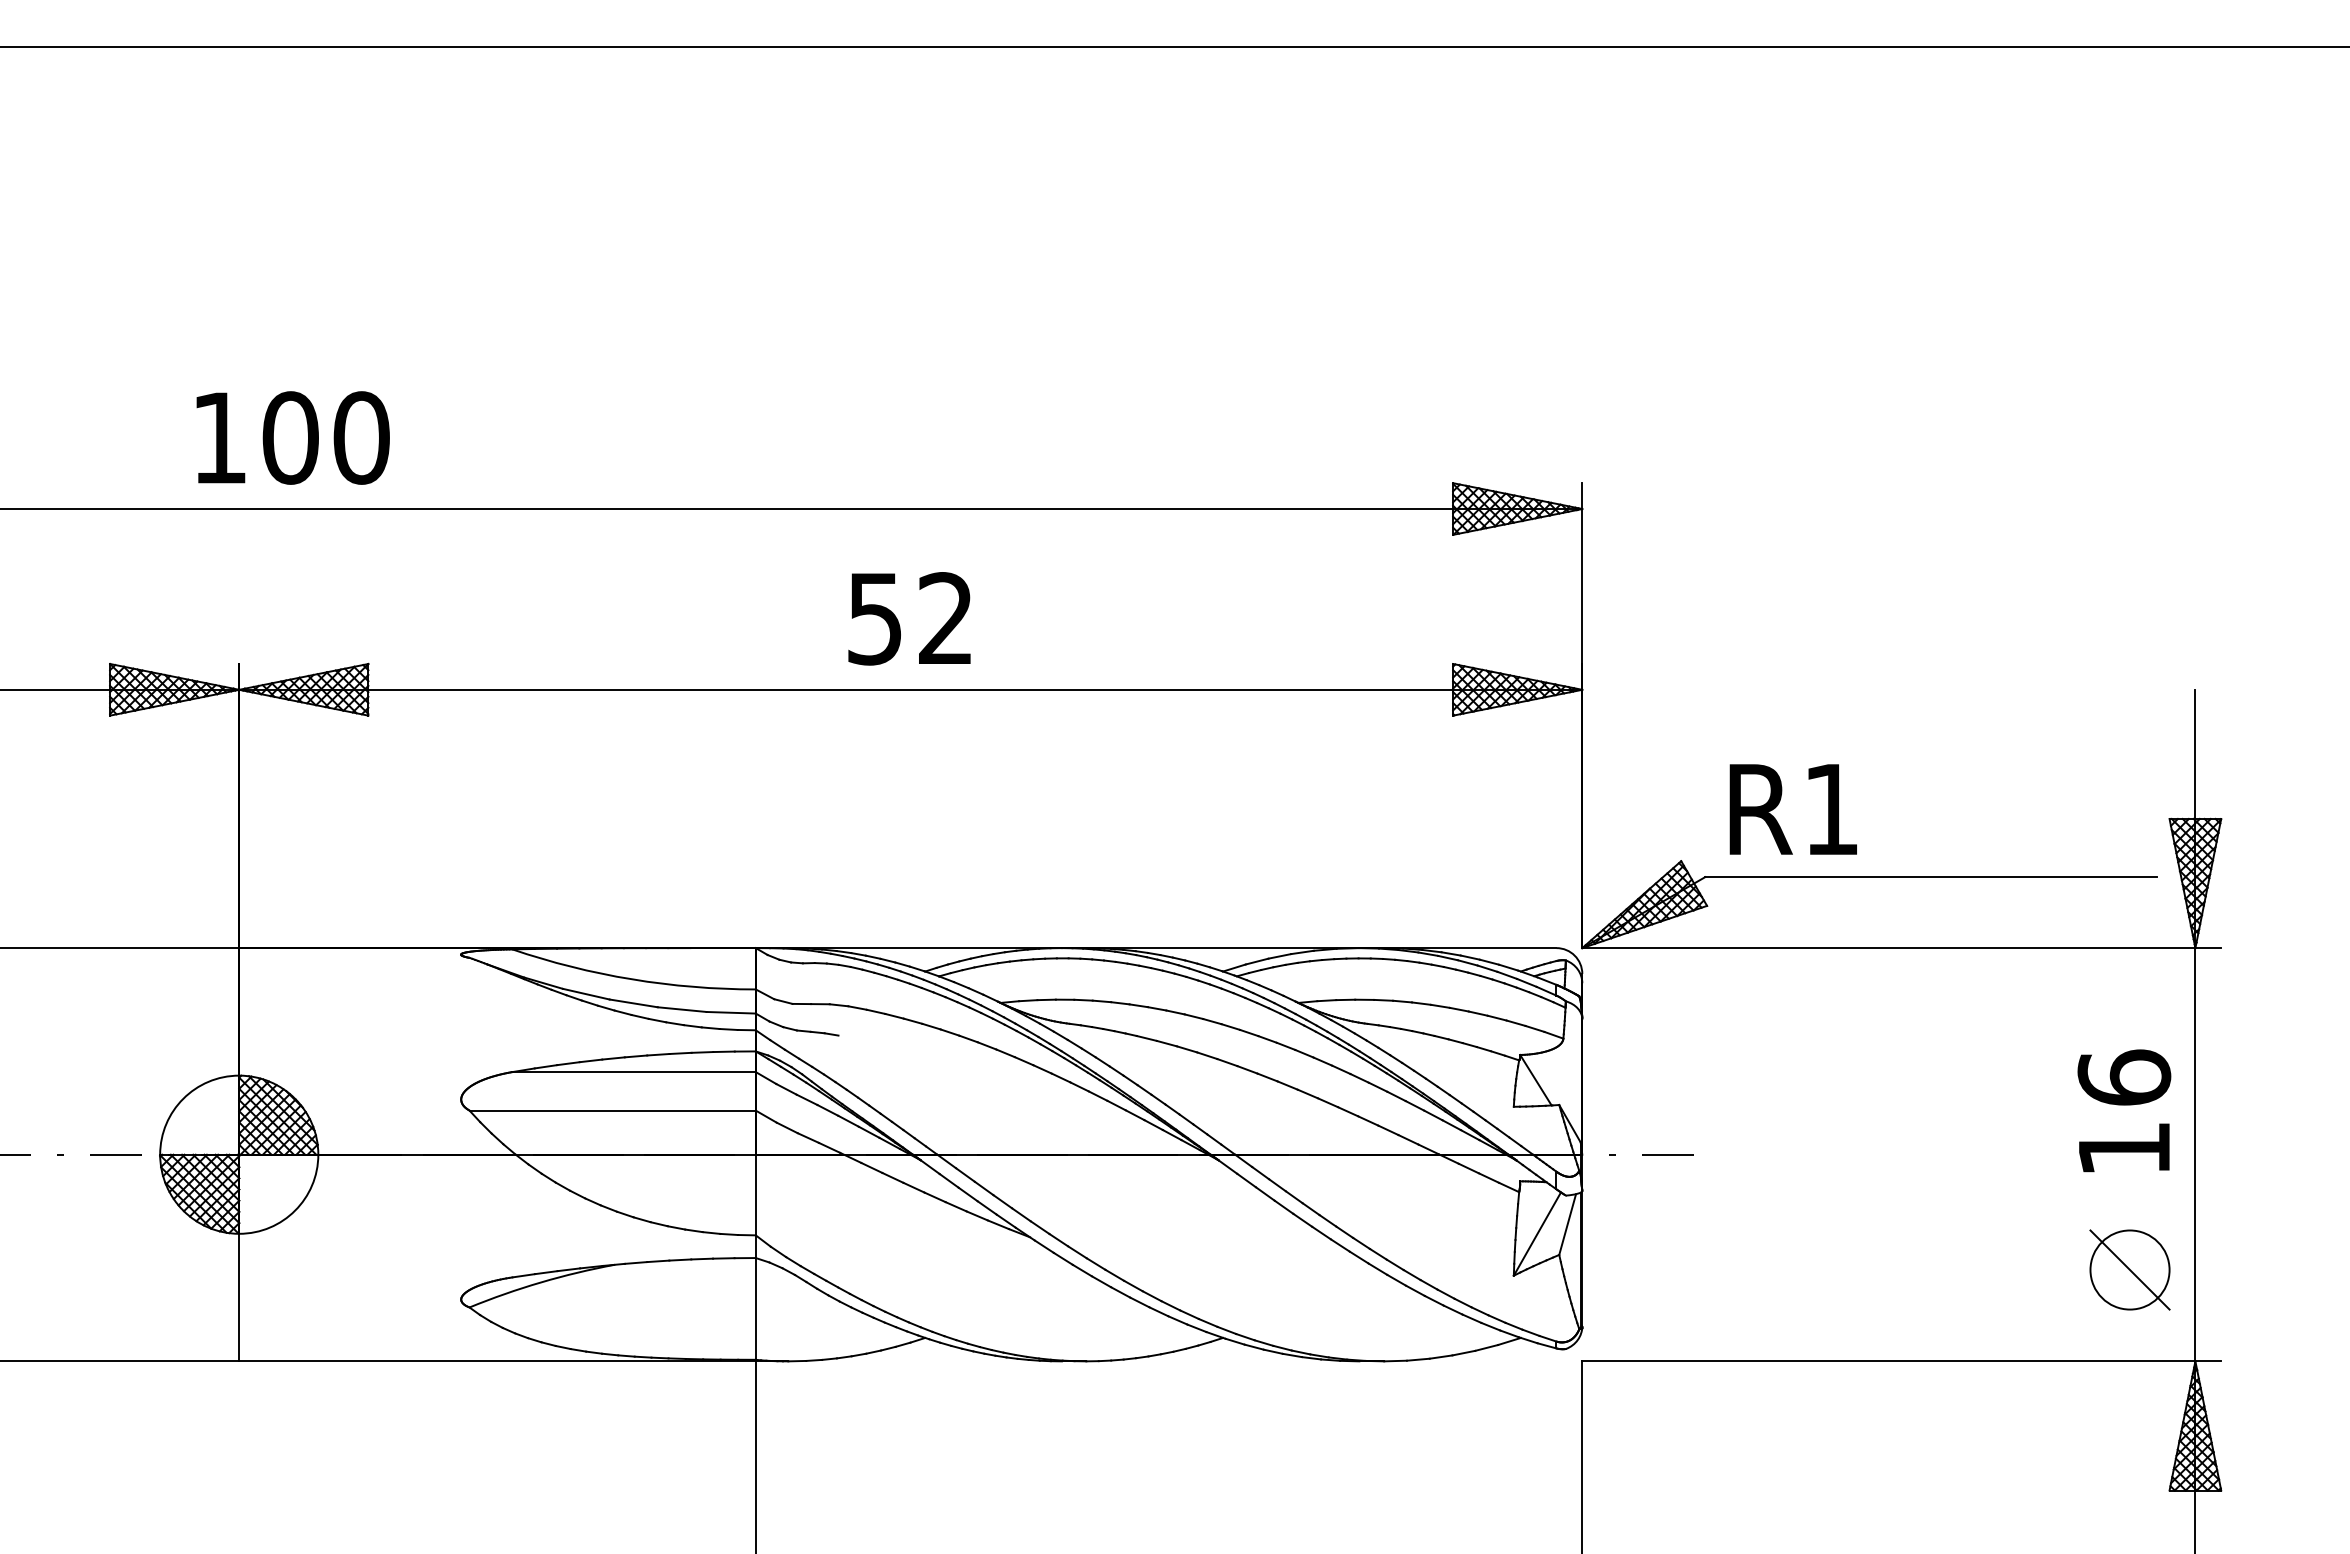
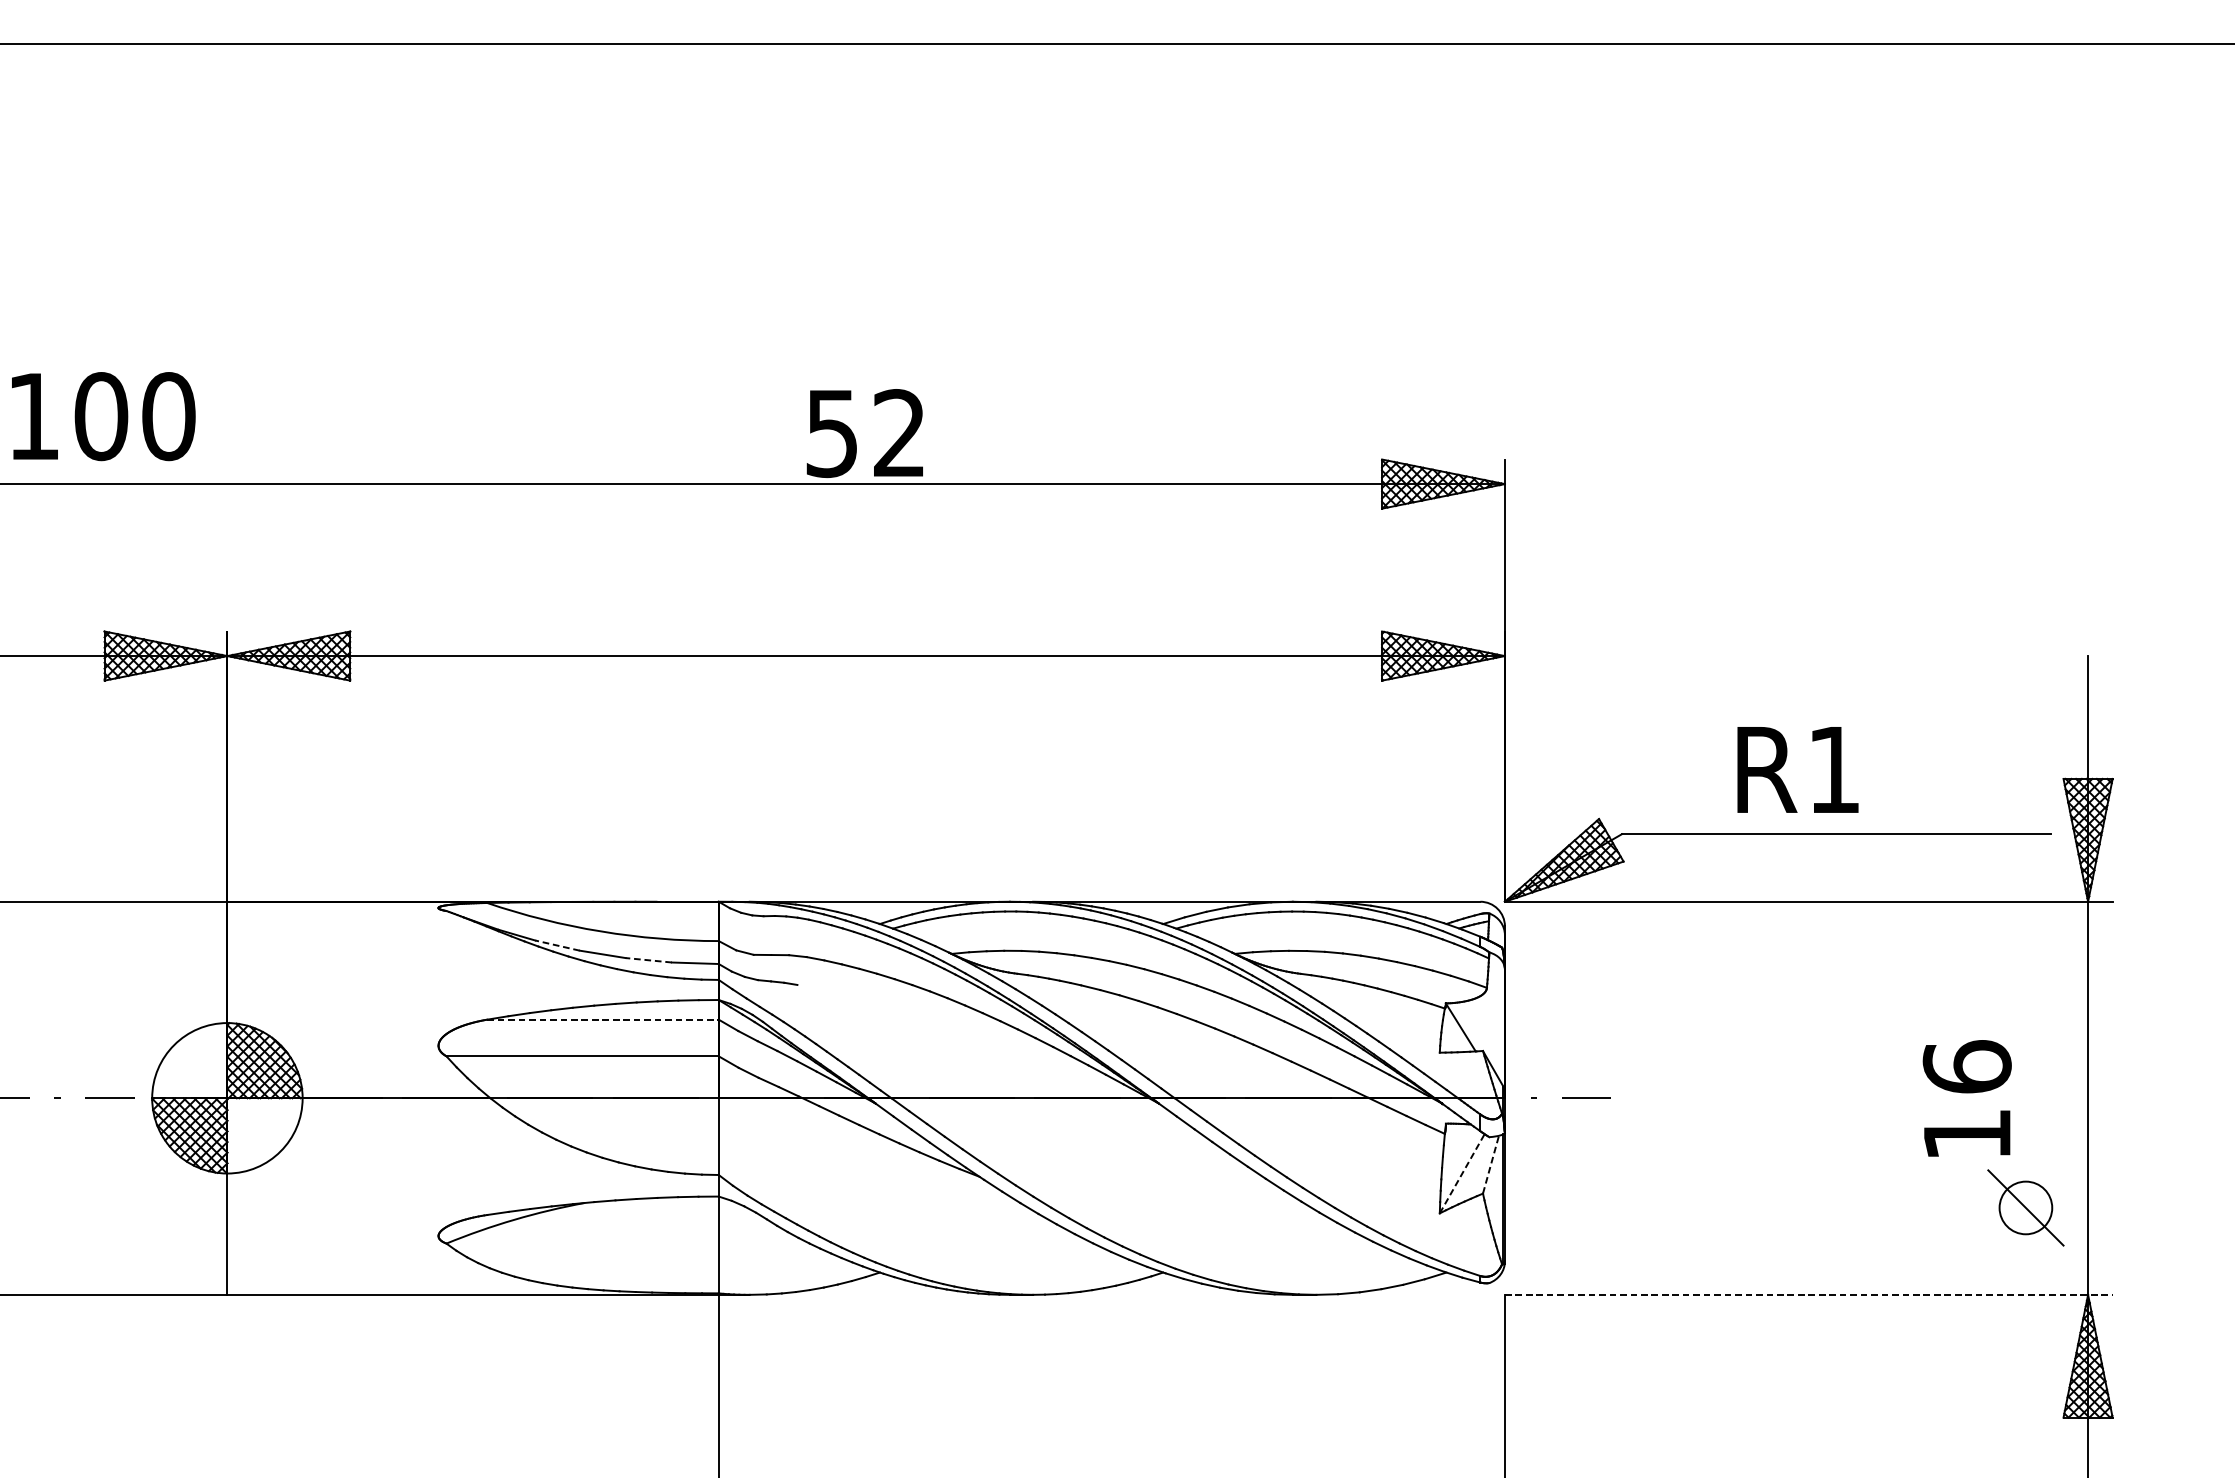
text: (292, 437) -> (103, 416), moved
text: (909, 618) -> (864, 433), moved
text: (1792, 809) -> (1797, 769), moved
line: (586, 994) -> (557, 945), solid -> dashed
line: (682, 1009) -> (649, 960), solid -> dashed
line: (634, 1072) -> (603, 1020), solid -> dashed
text: (2124, 1110) -> (1967, 1098), moved
line: (1567, 1224) -> (1490, 1164), solid -> dashed
line: (1537, 1234) -> (1462, 1174), solid -> dashed
circle: (2129, 1269) -> (2025, 1207), size x0.7
line: (1902, 1361) -> (1809, 1294), solid -> dashed

